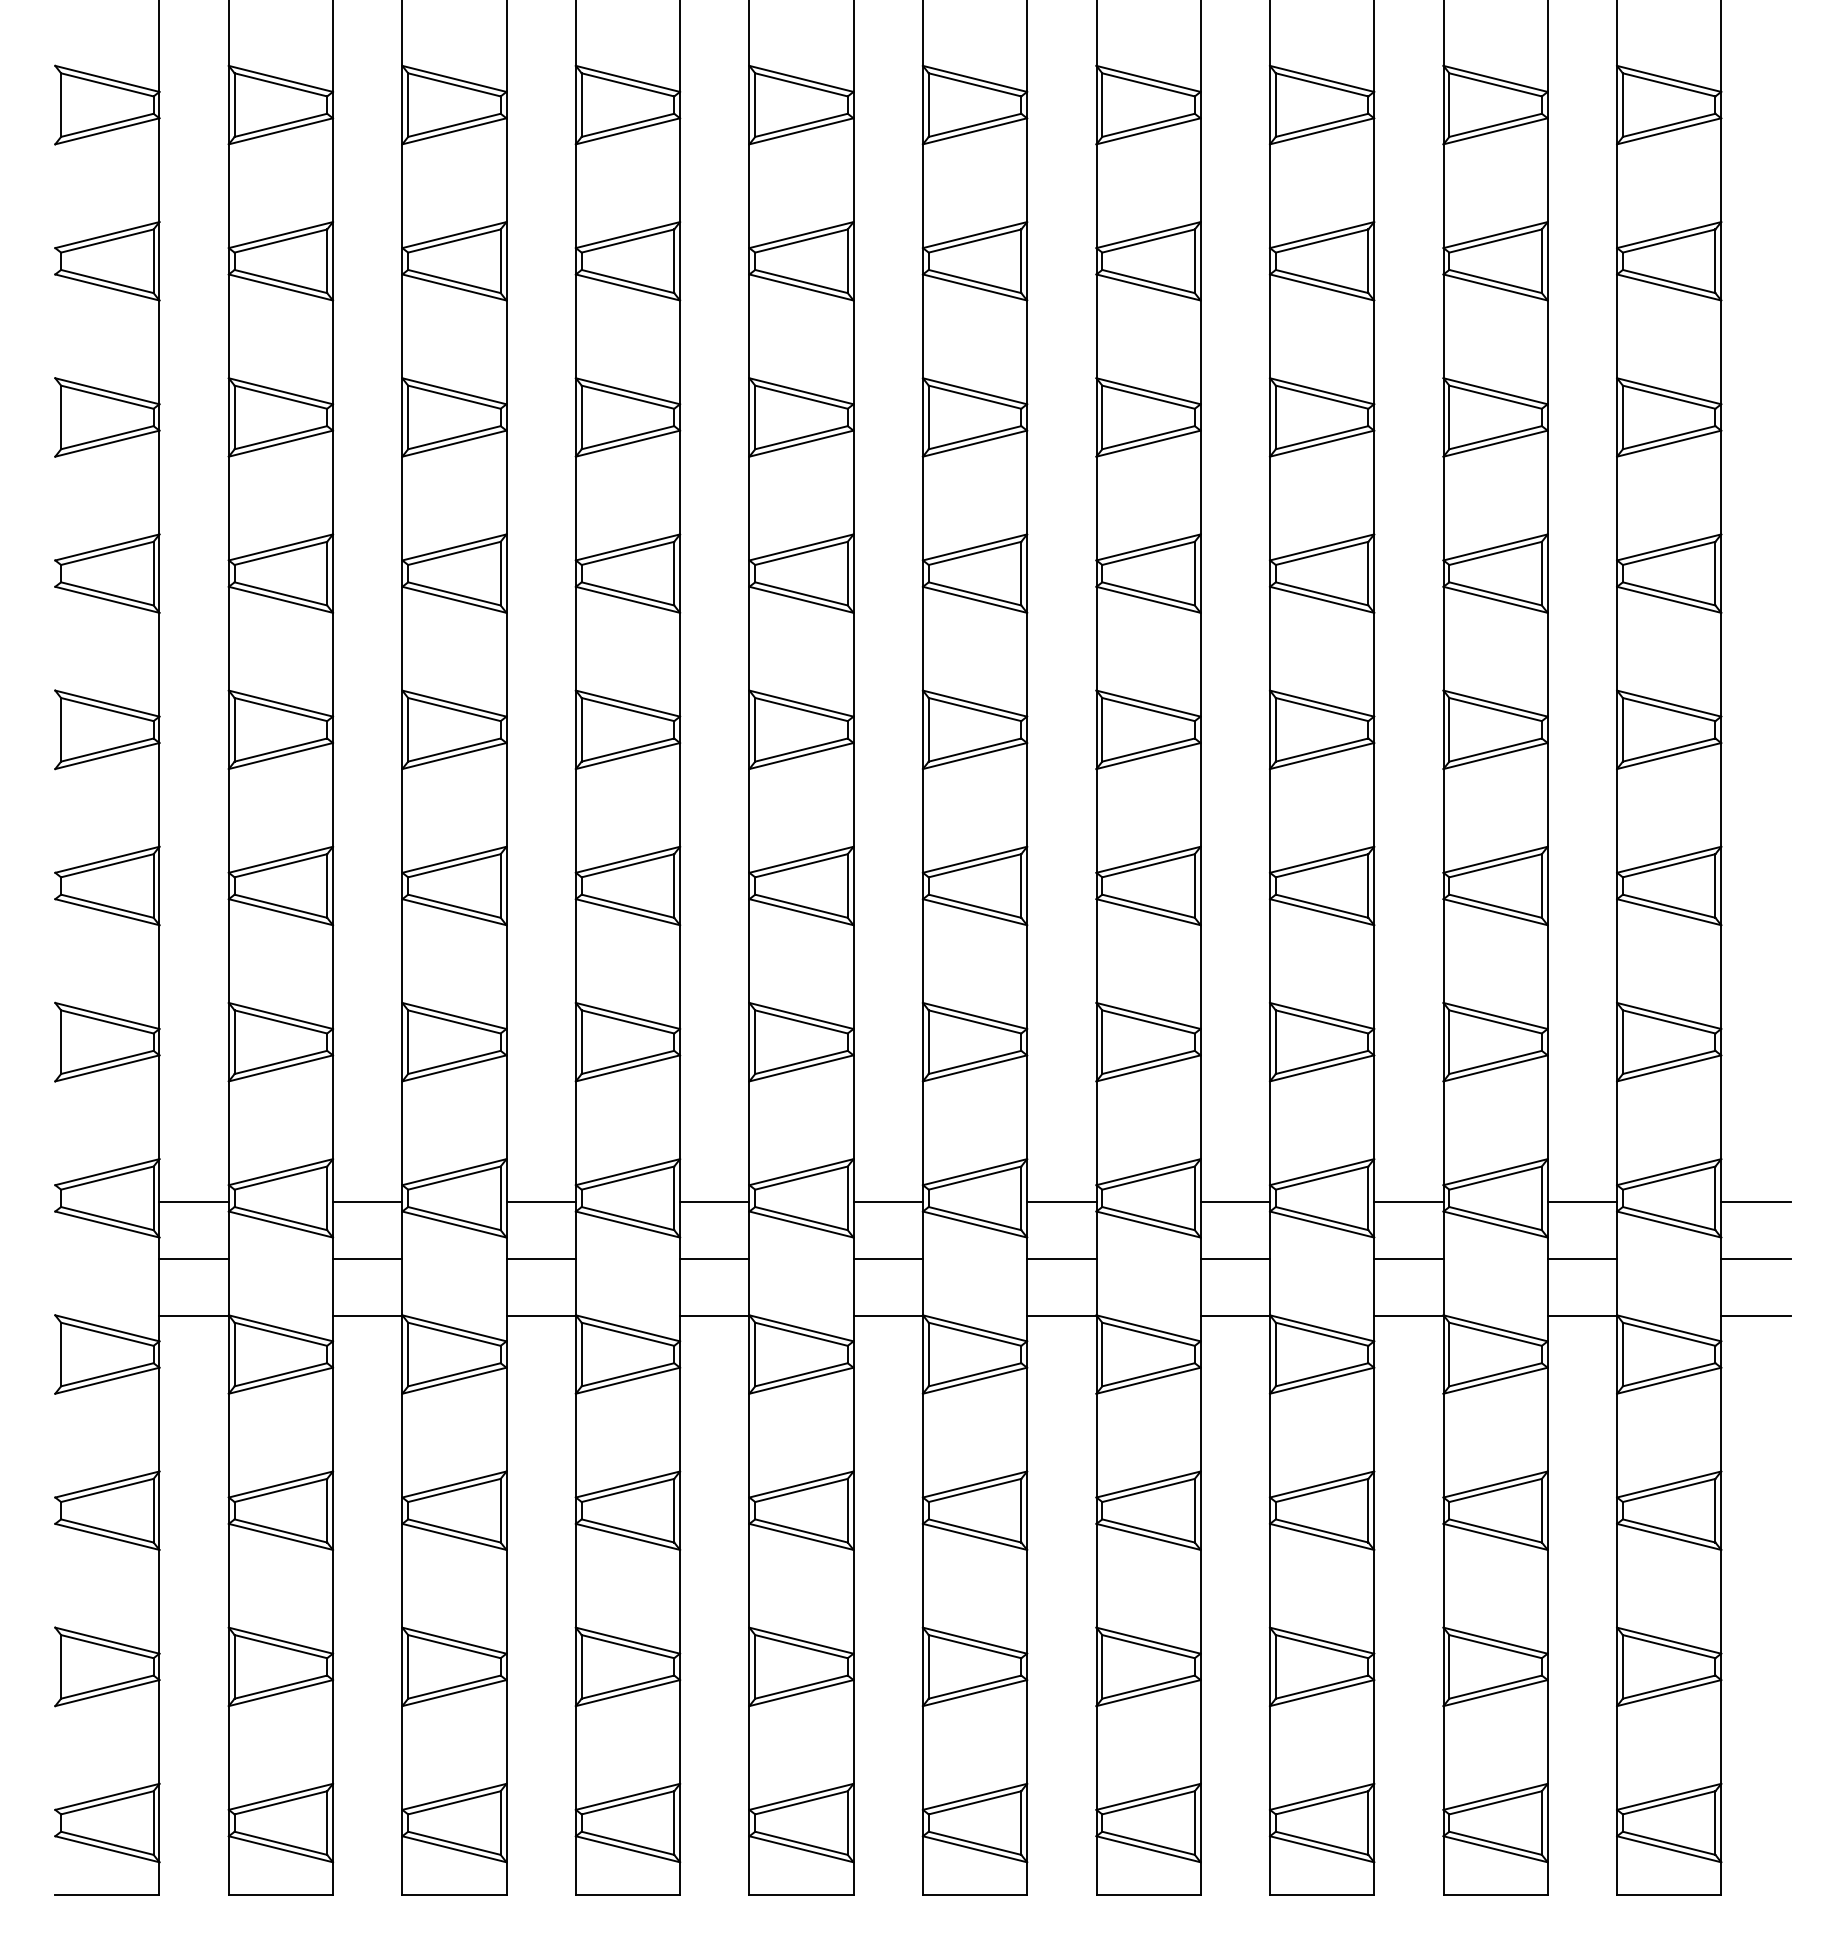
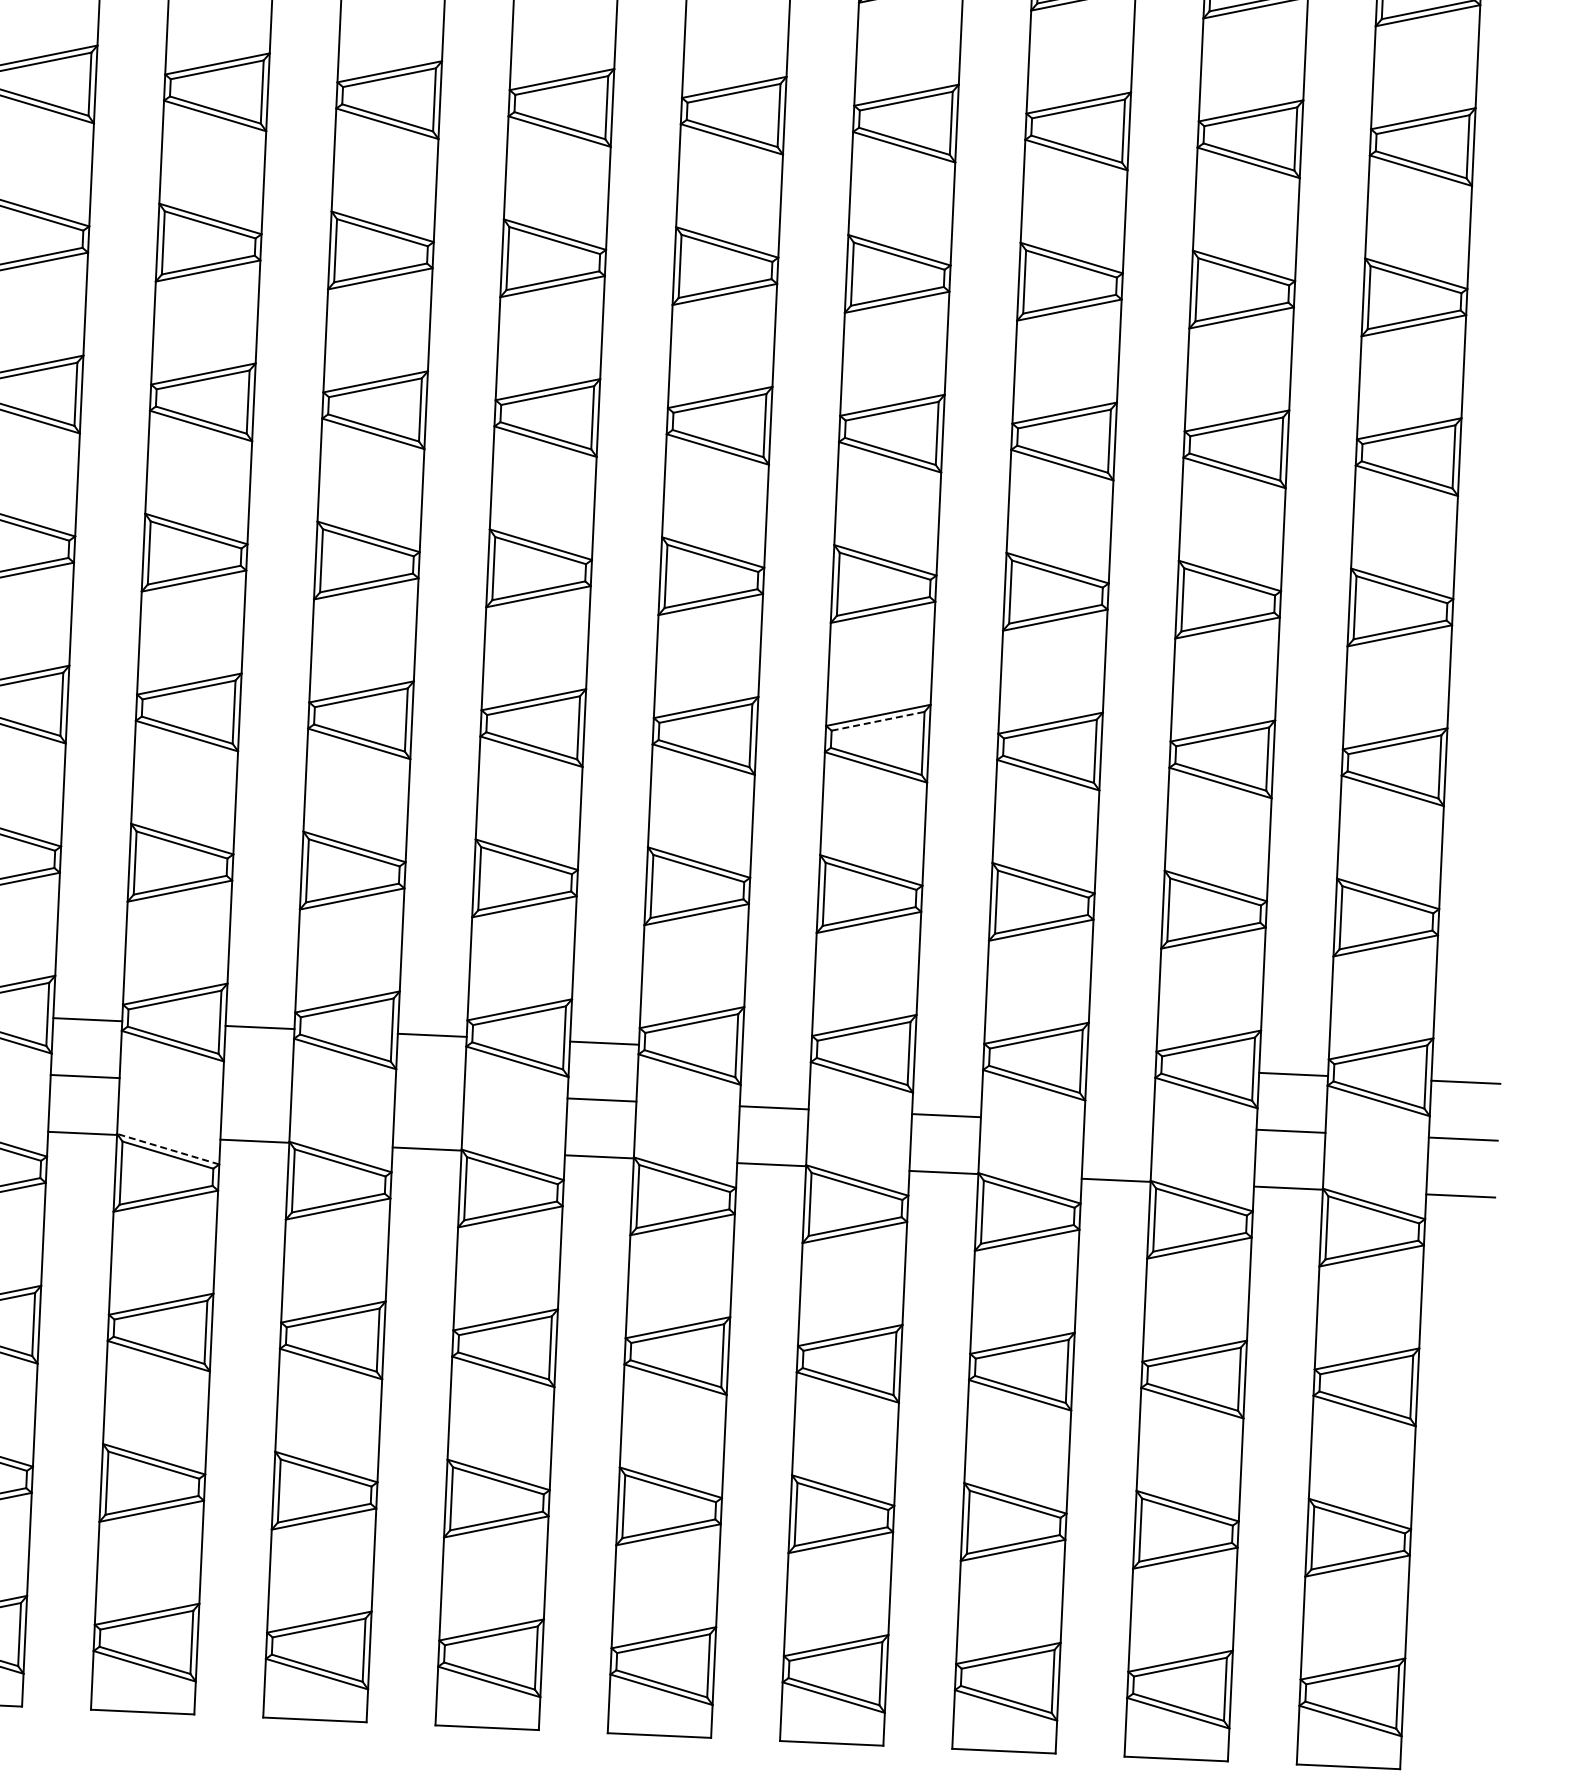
line: (1148, 865) -> (878, 721), solid -> dashed
line: (1061, 1201) -> (776, 1050), removed
line: (1235, 1201) -> (949, 1058), removed
line: (1408, 1201) -> (1121, 1066), removed
line: (540, 1259) -> (256, 1084), removed
line: (714, 1259) -> (429, 1092), removed
line: (1408, 1259) -> (1118, 1123), removed
line: (454, 1328) -> (168, 1149), solid -> dashed

